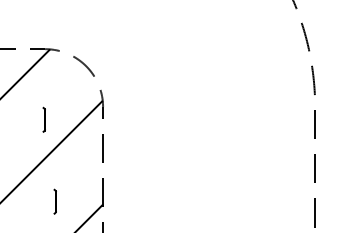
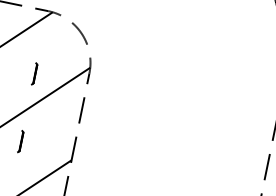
part: (54, 201) -> (20, 141), moved

